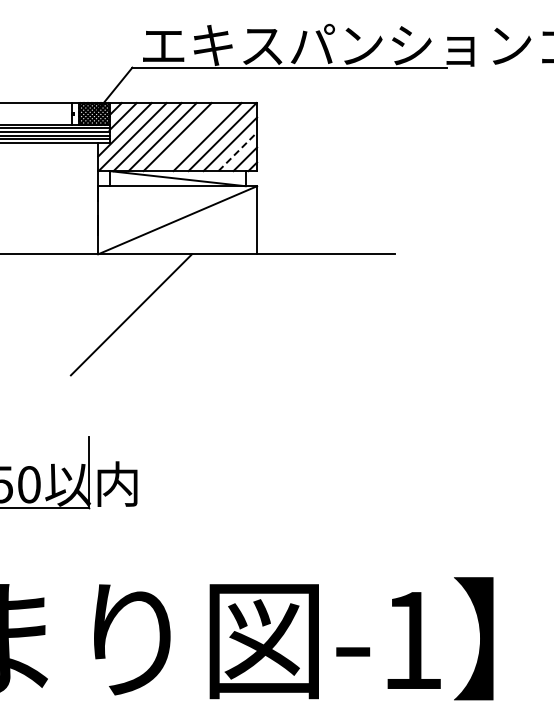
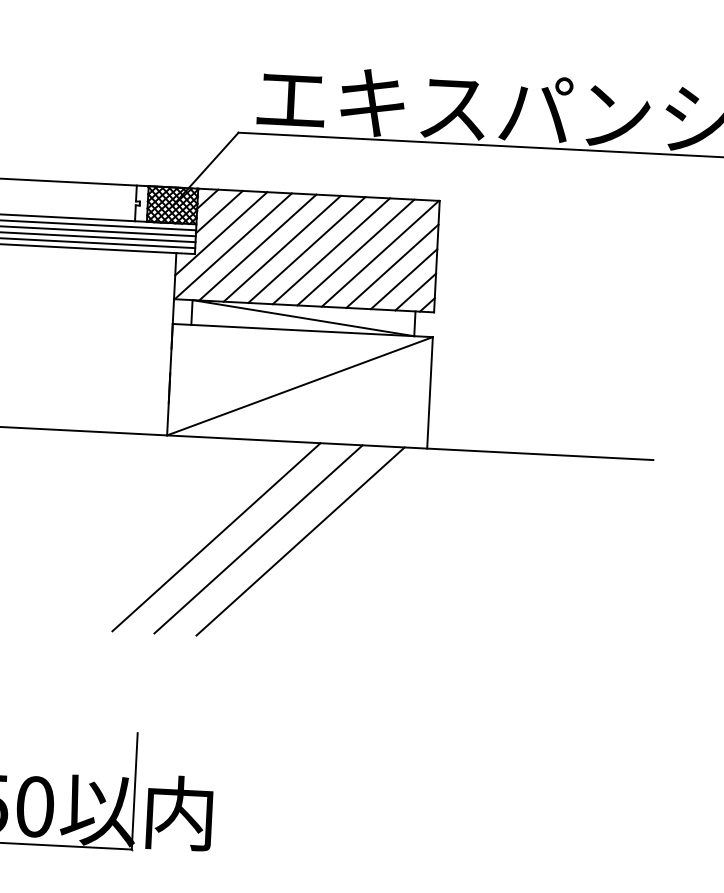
line: (192, 137) -> (331, 252), added
line: (238, 151) -> (405, 278), dashed -> solid
line: (156, 314) -> (257, 538), added
line: (182, 314) -> (300, 540), added

